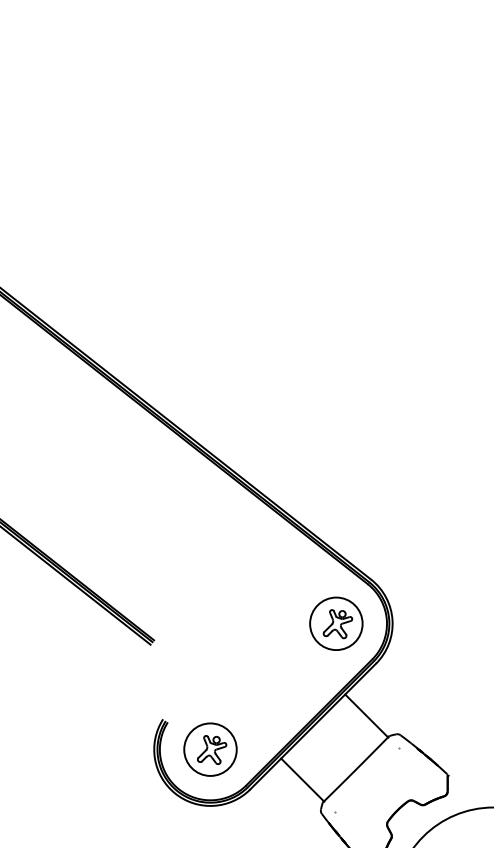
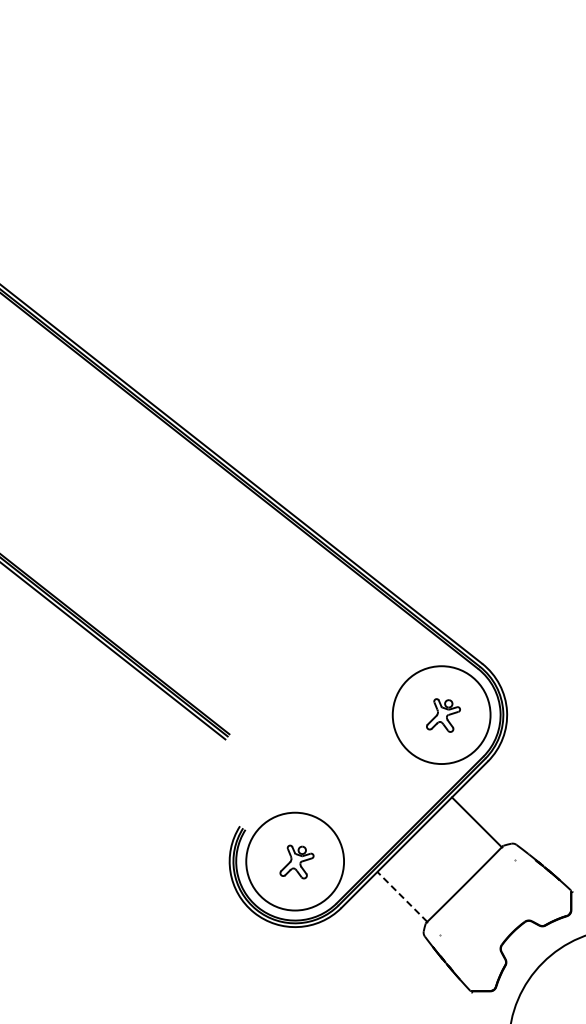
circle: (336, 623) -> (441, 714), size x1.6
circle: (209, 749) -> (294, 861), size x1.6
line: (302, 779) -> (402, 896), solid -> dashed

